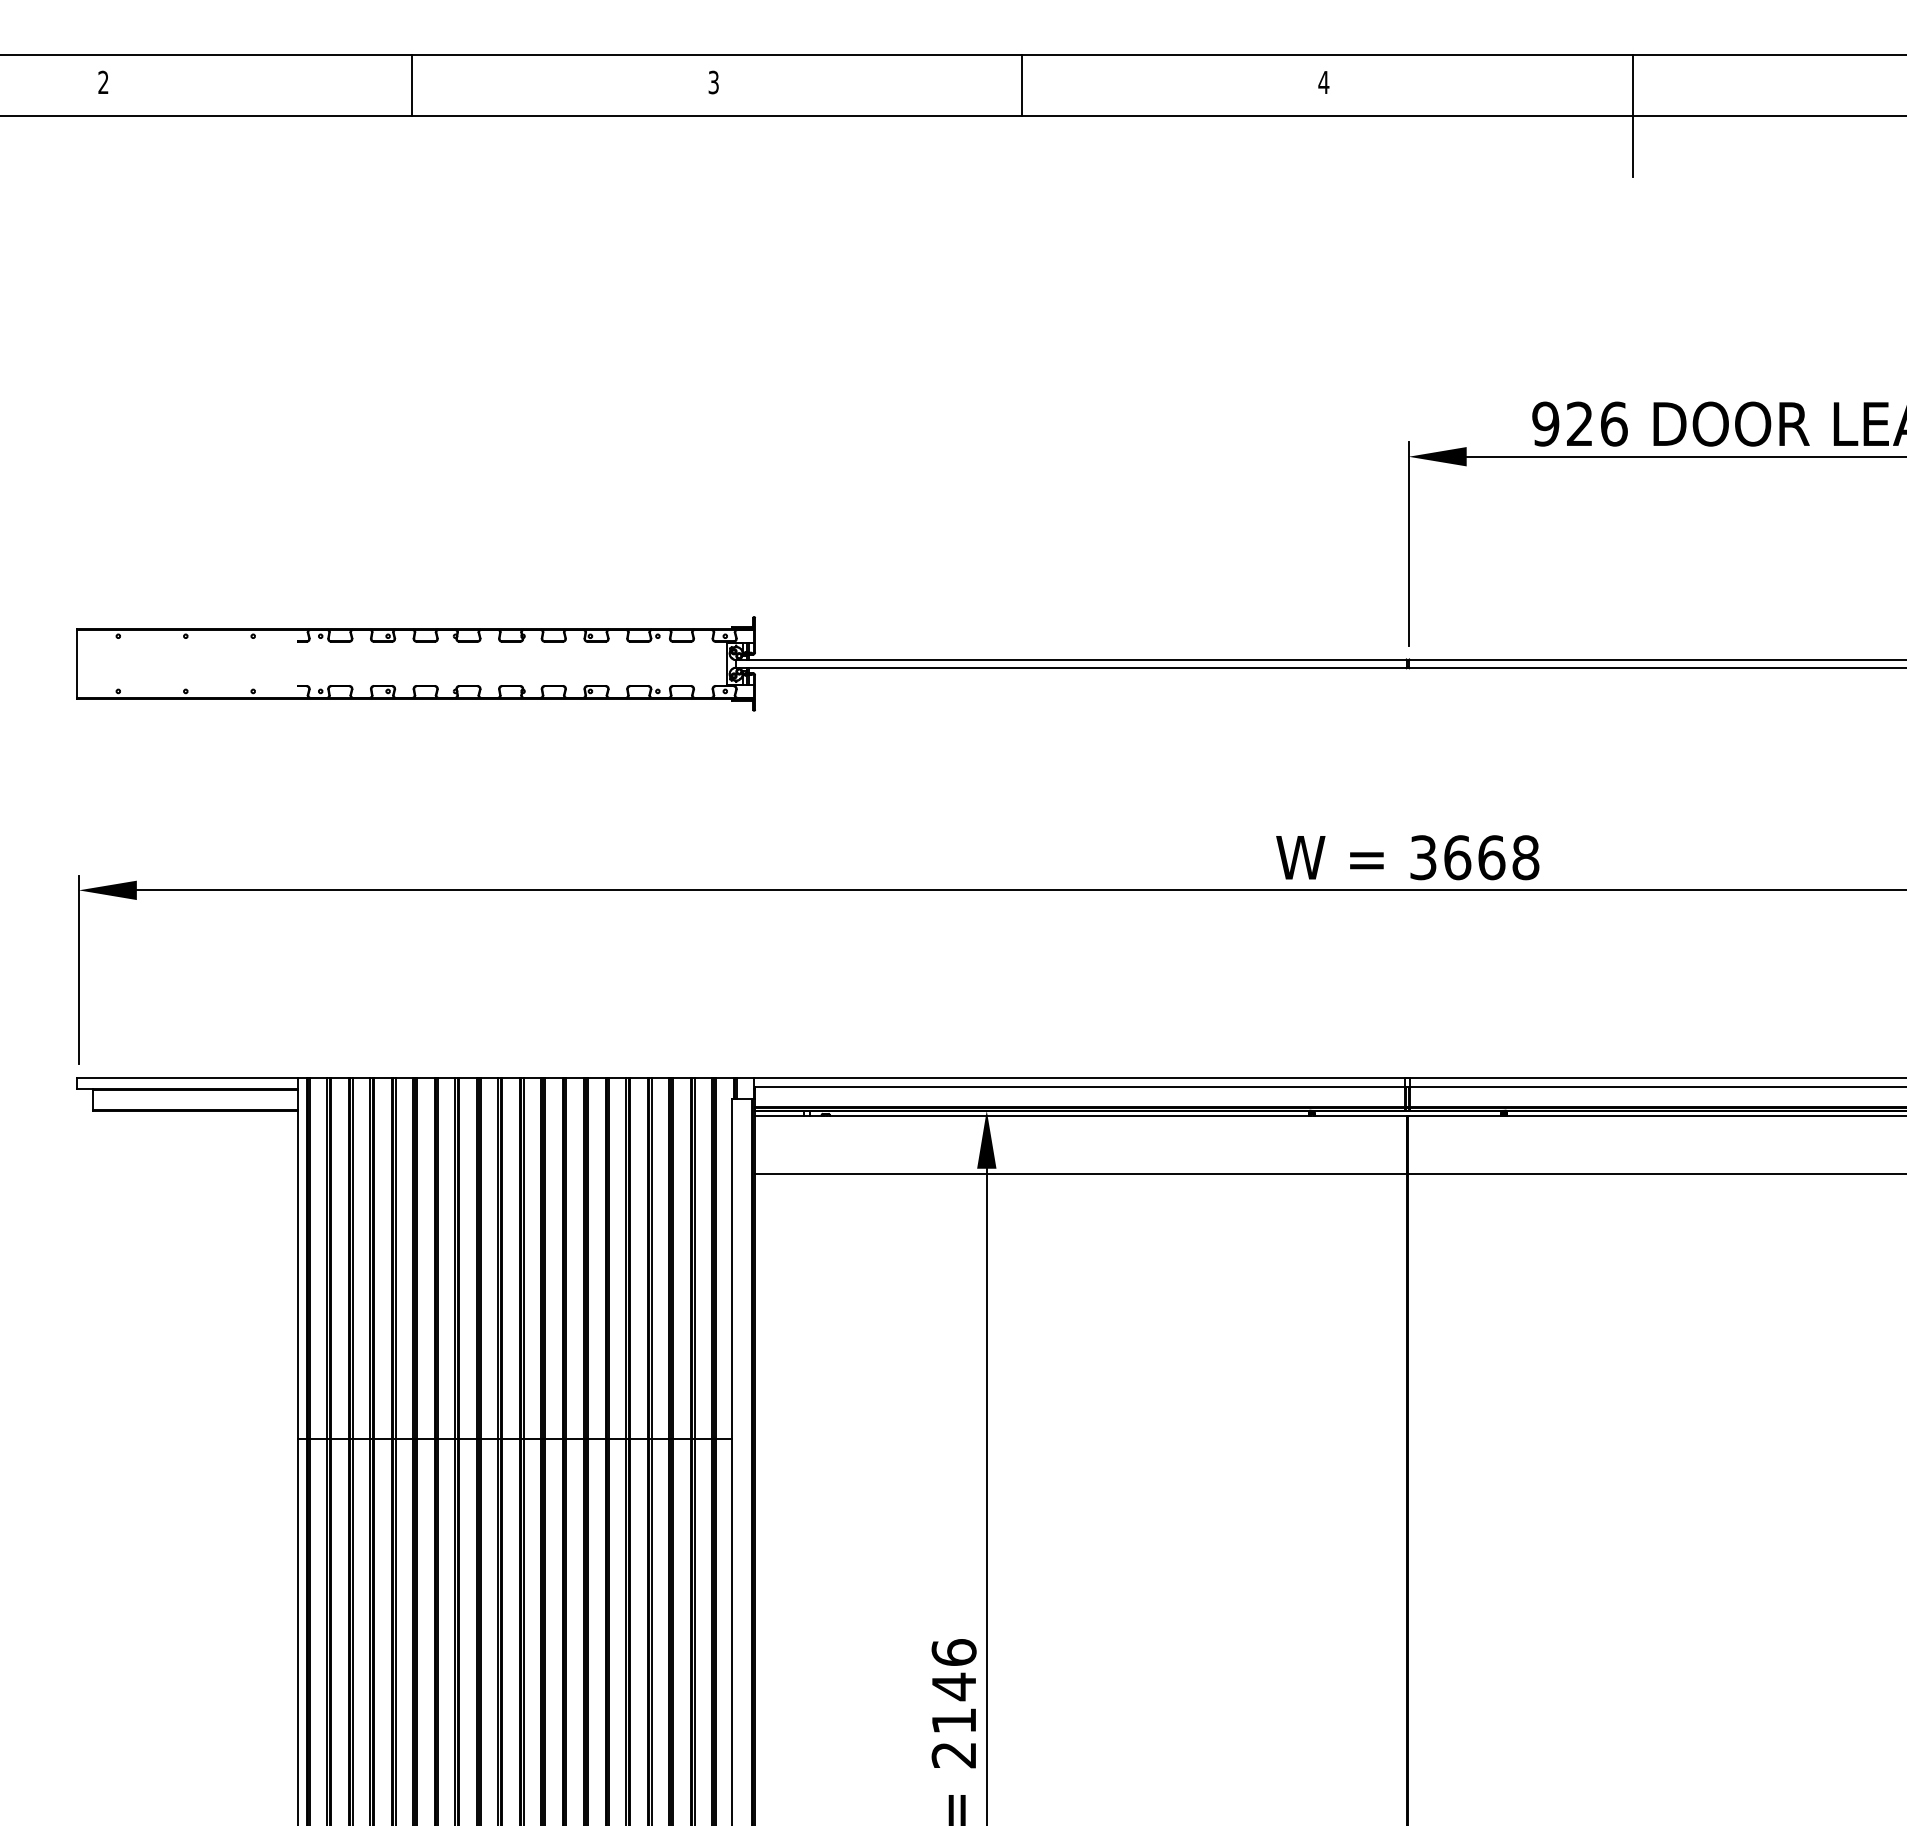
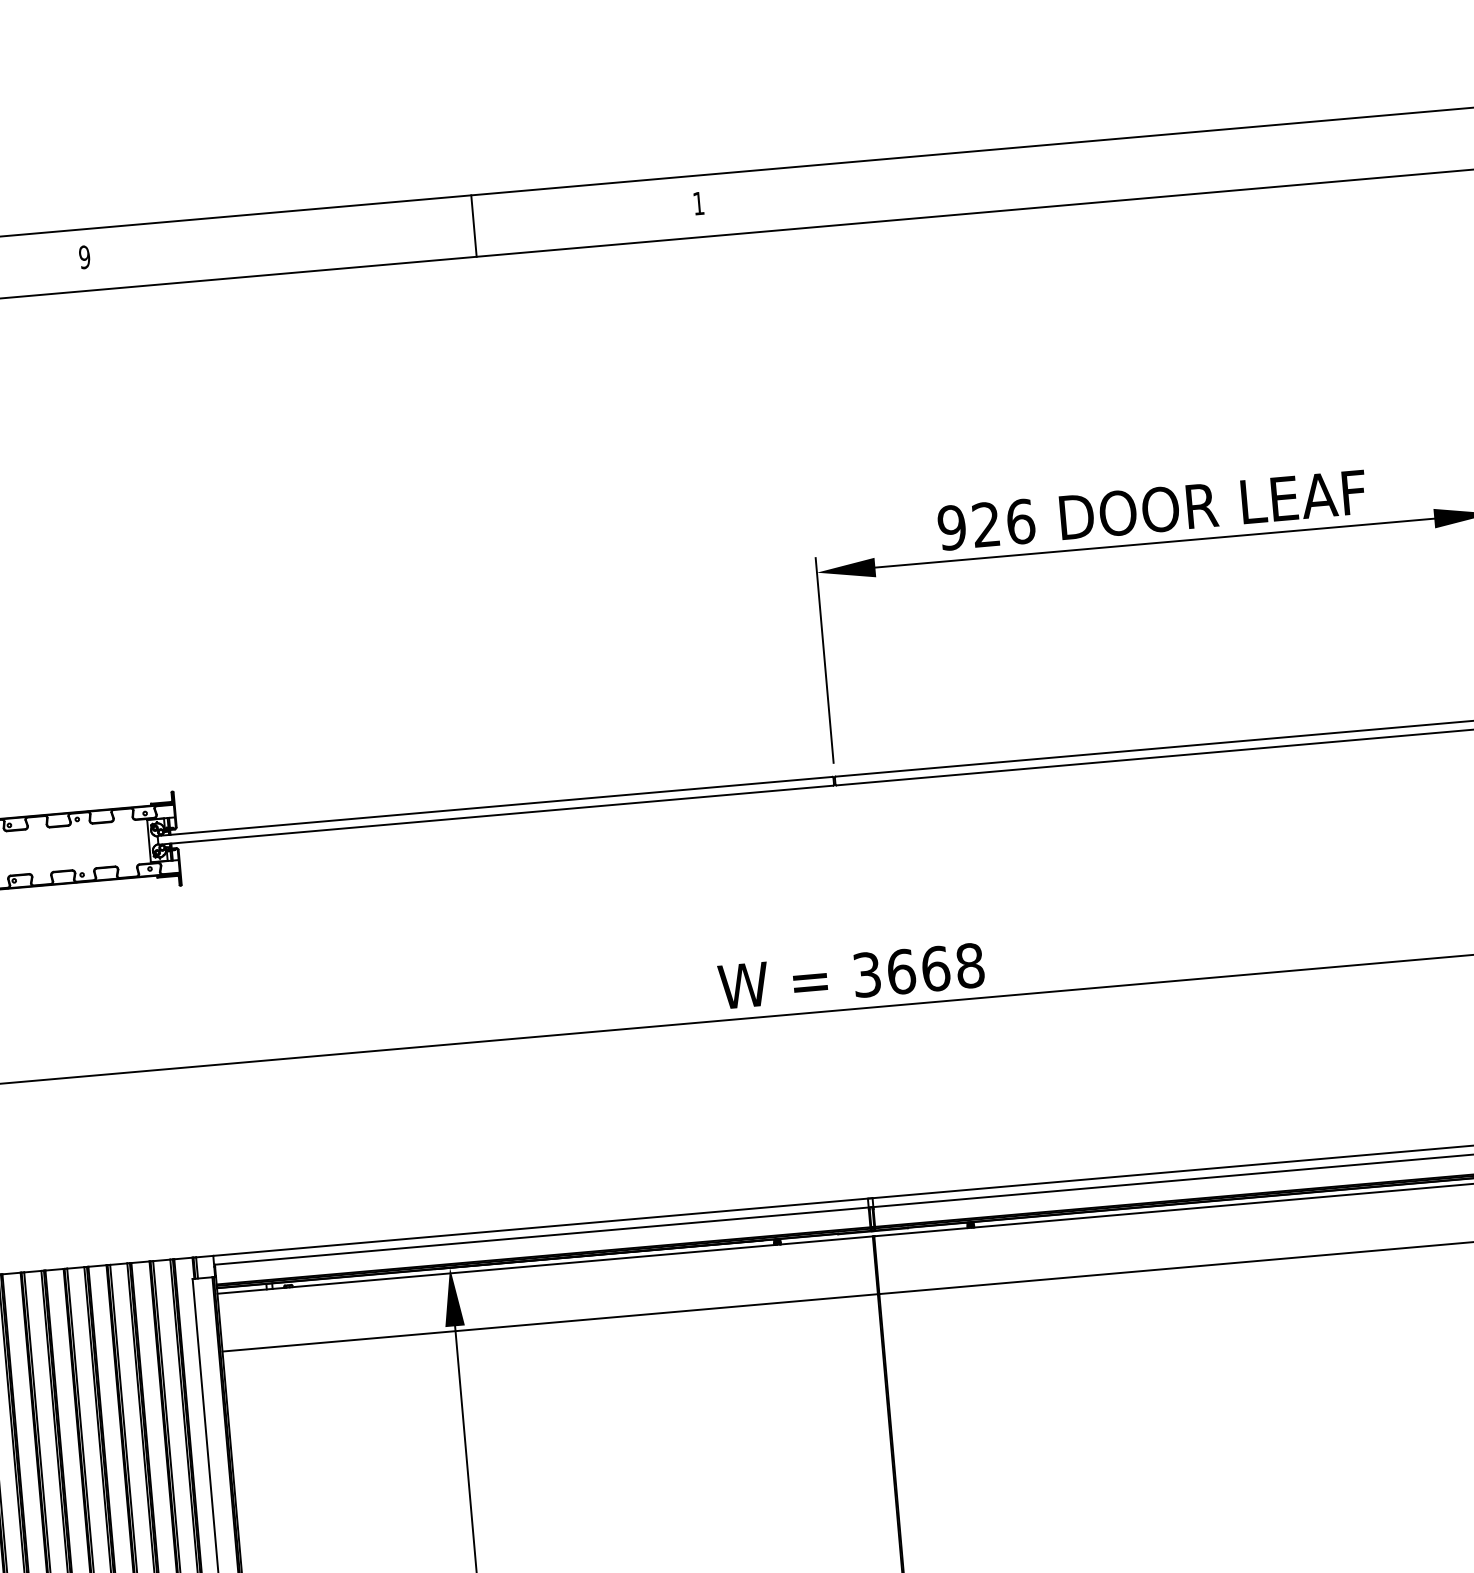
text: (713, 82) -> (84, 257), 3 -> 9
text: (1323, 82) -> (698, 203), 4 -> 1
line: (1022, 84) -> (474, 225), moved
line: (1632, 115) -> (1012, 209), removed

